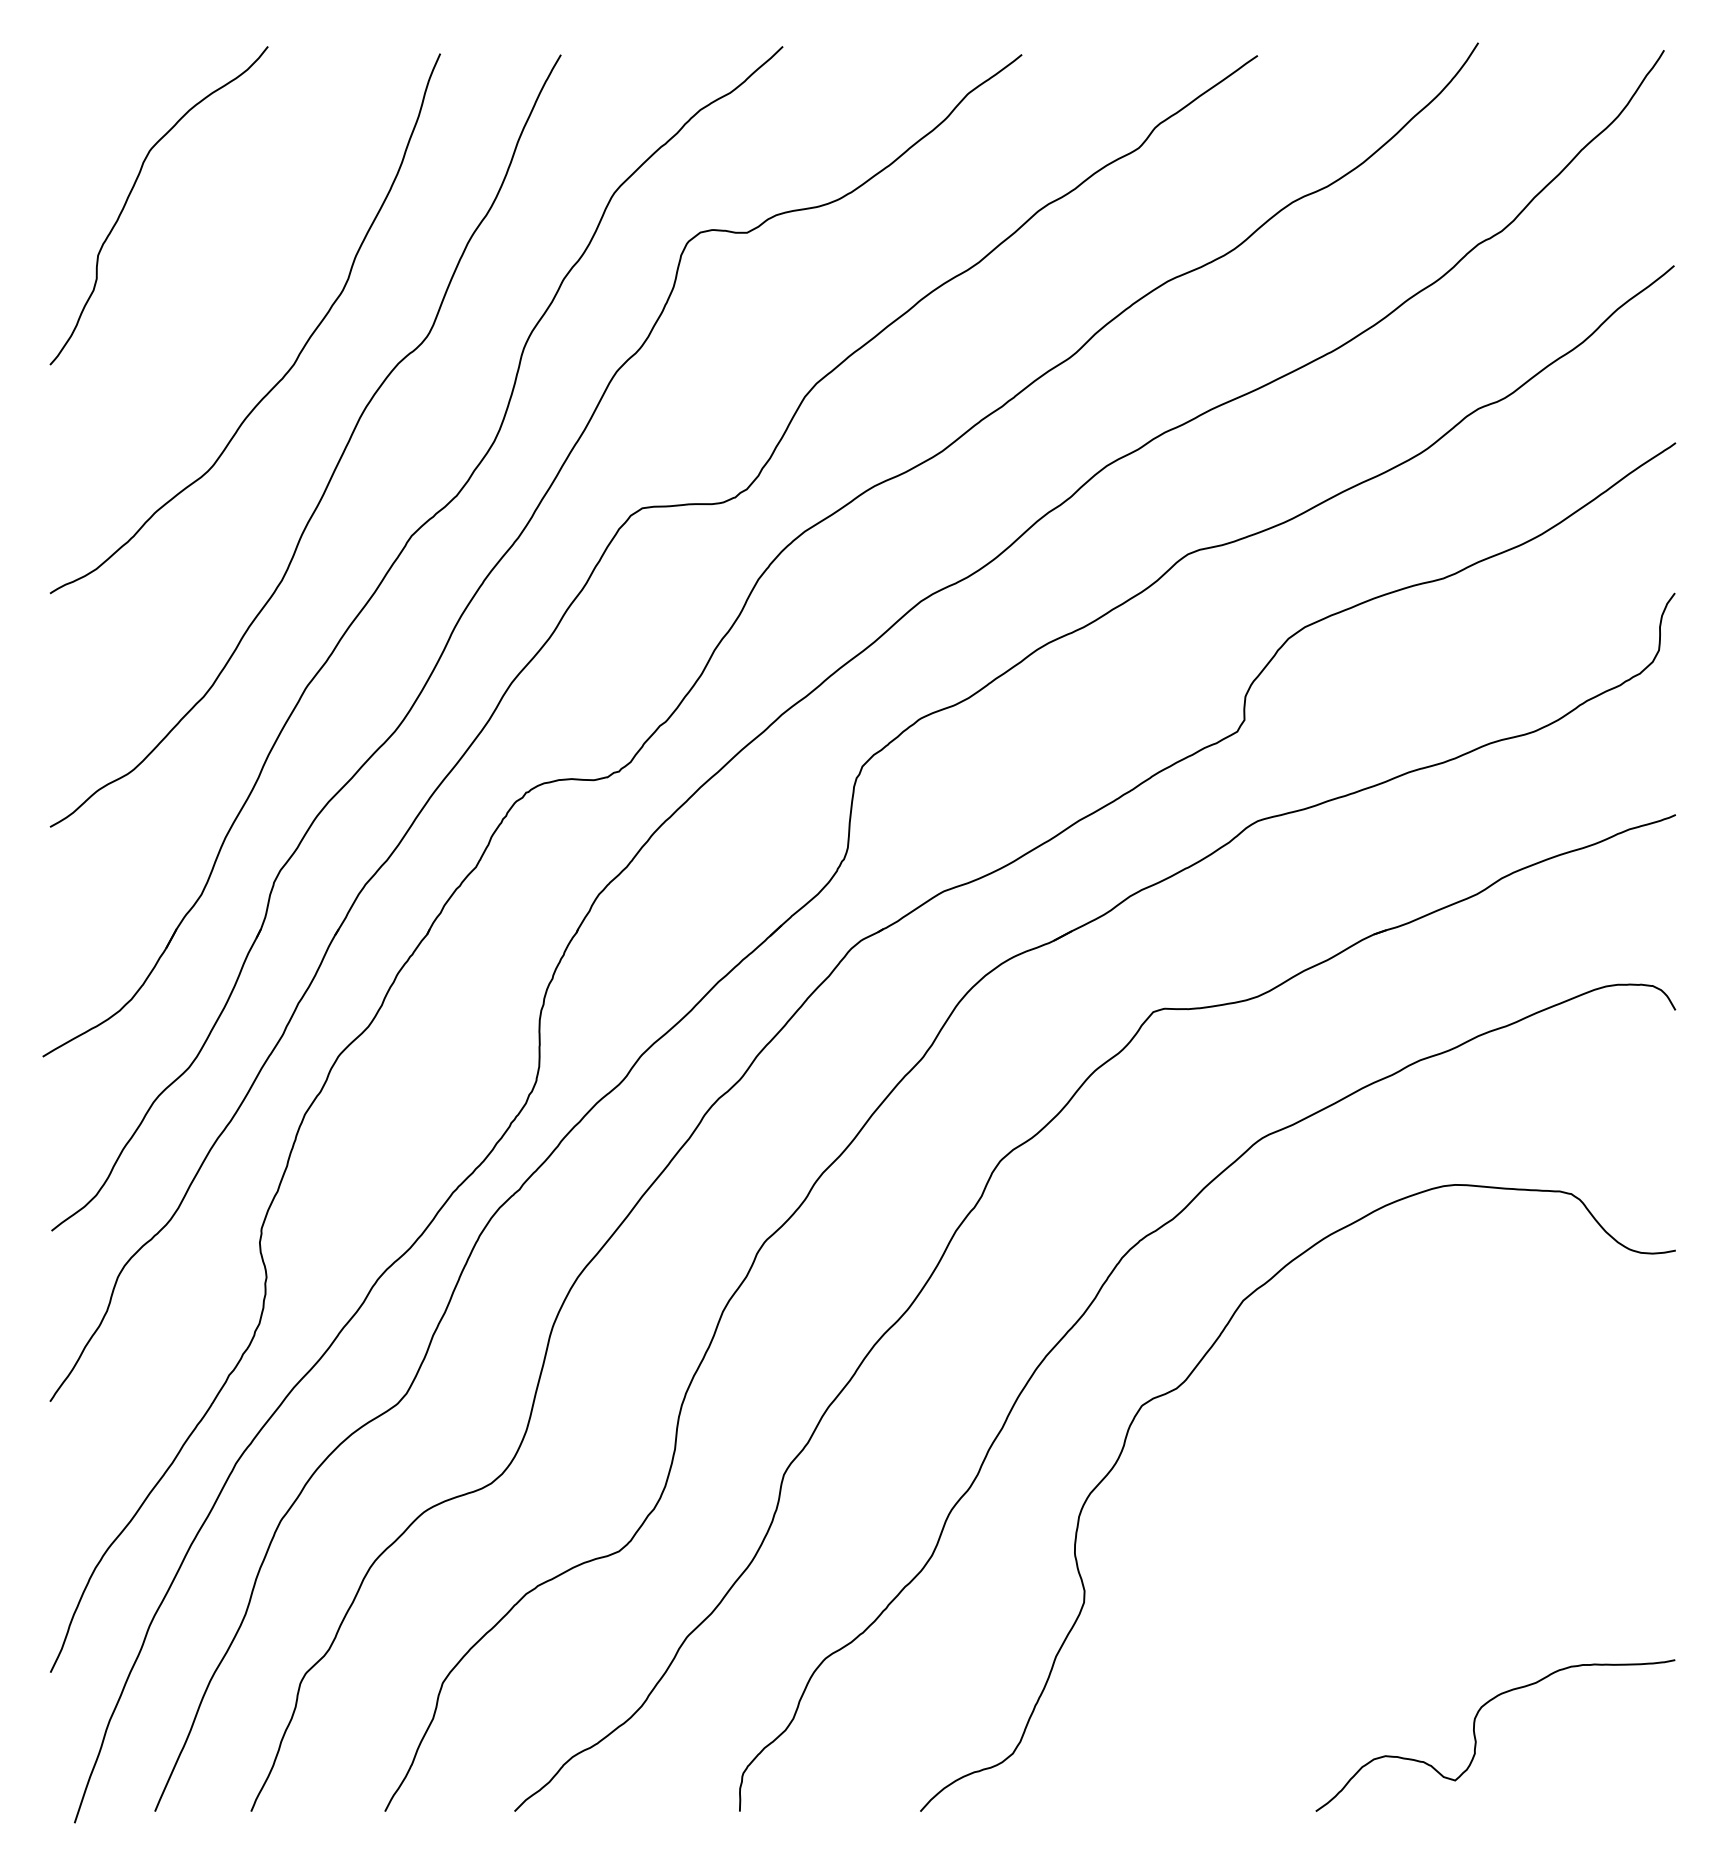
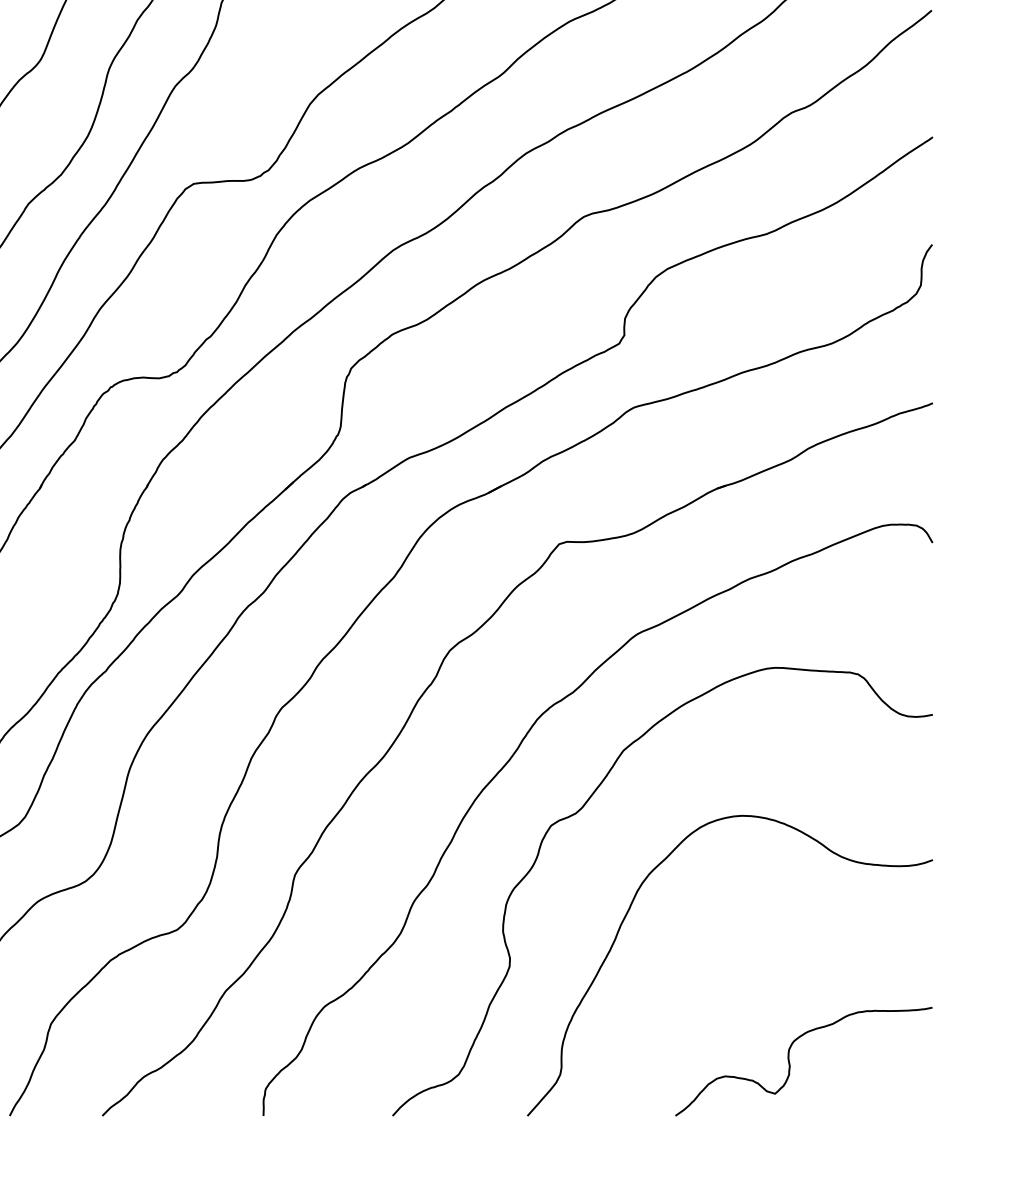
curve: (1250, 1526) -> (628, 912), added

